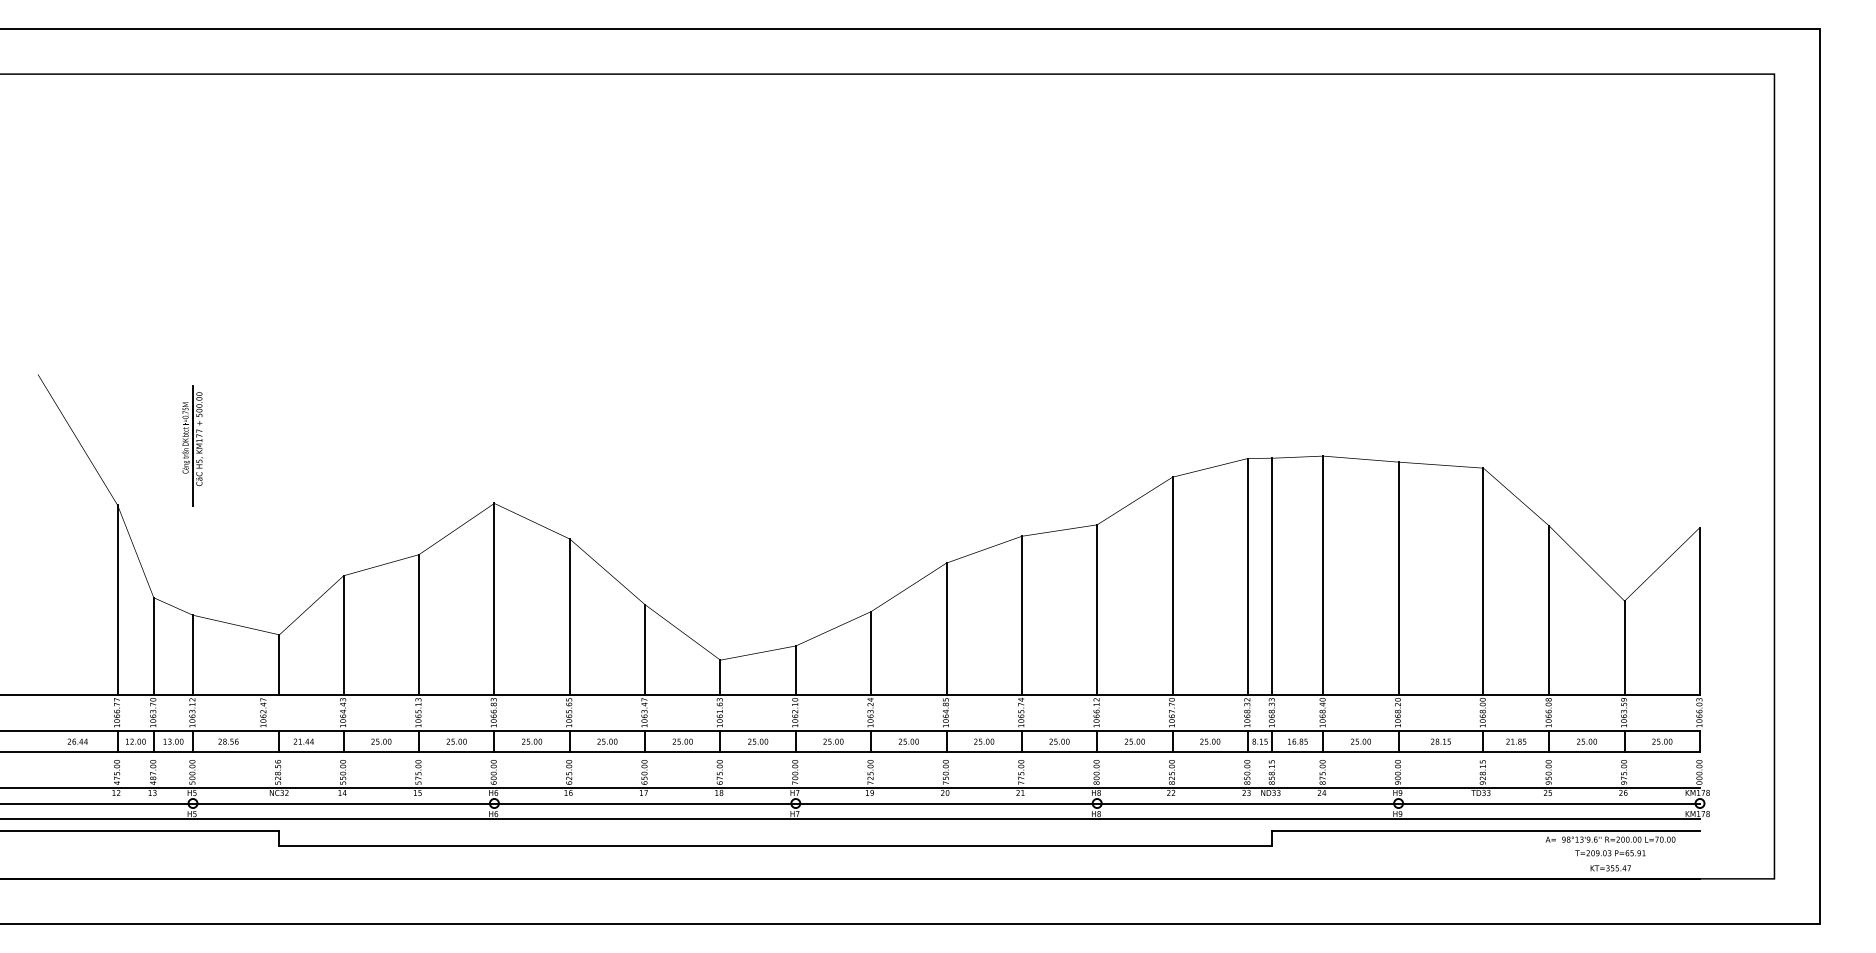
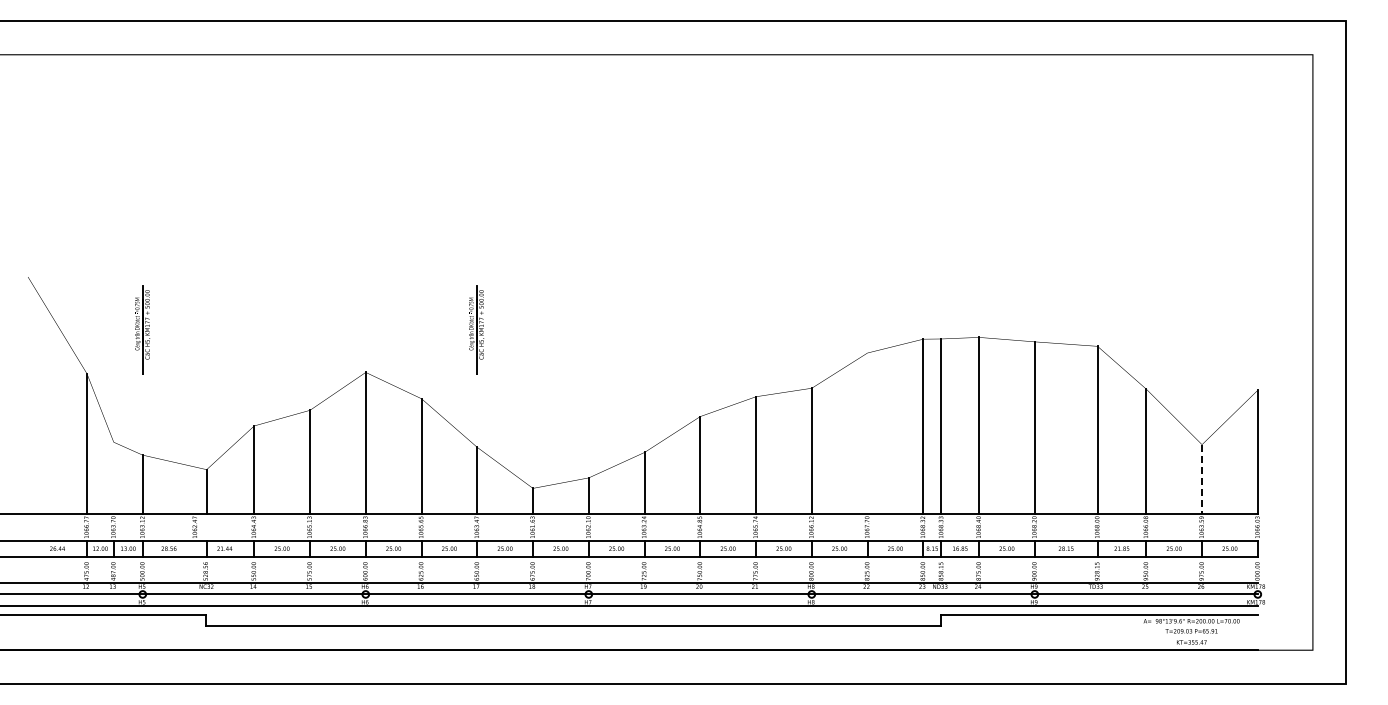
part: (644, 445) -> (476, 329), added
line: (1172, 585) -> (867, 433), removed
line: (153, 646) -> (113, 478), removed
line: (1625, 648) -> (1202, 479), solid -> dashed

